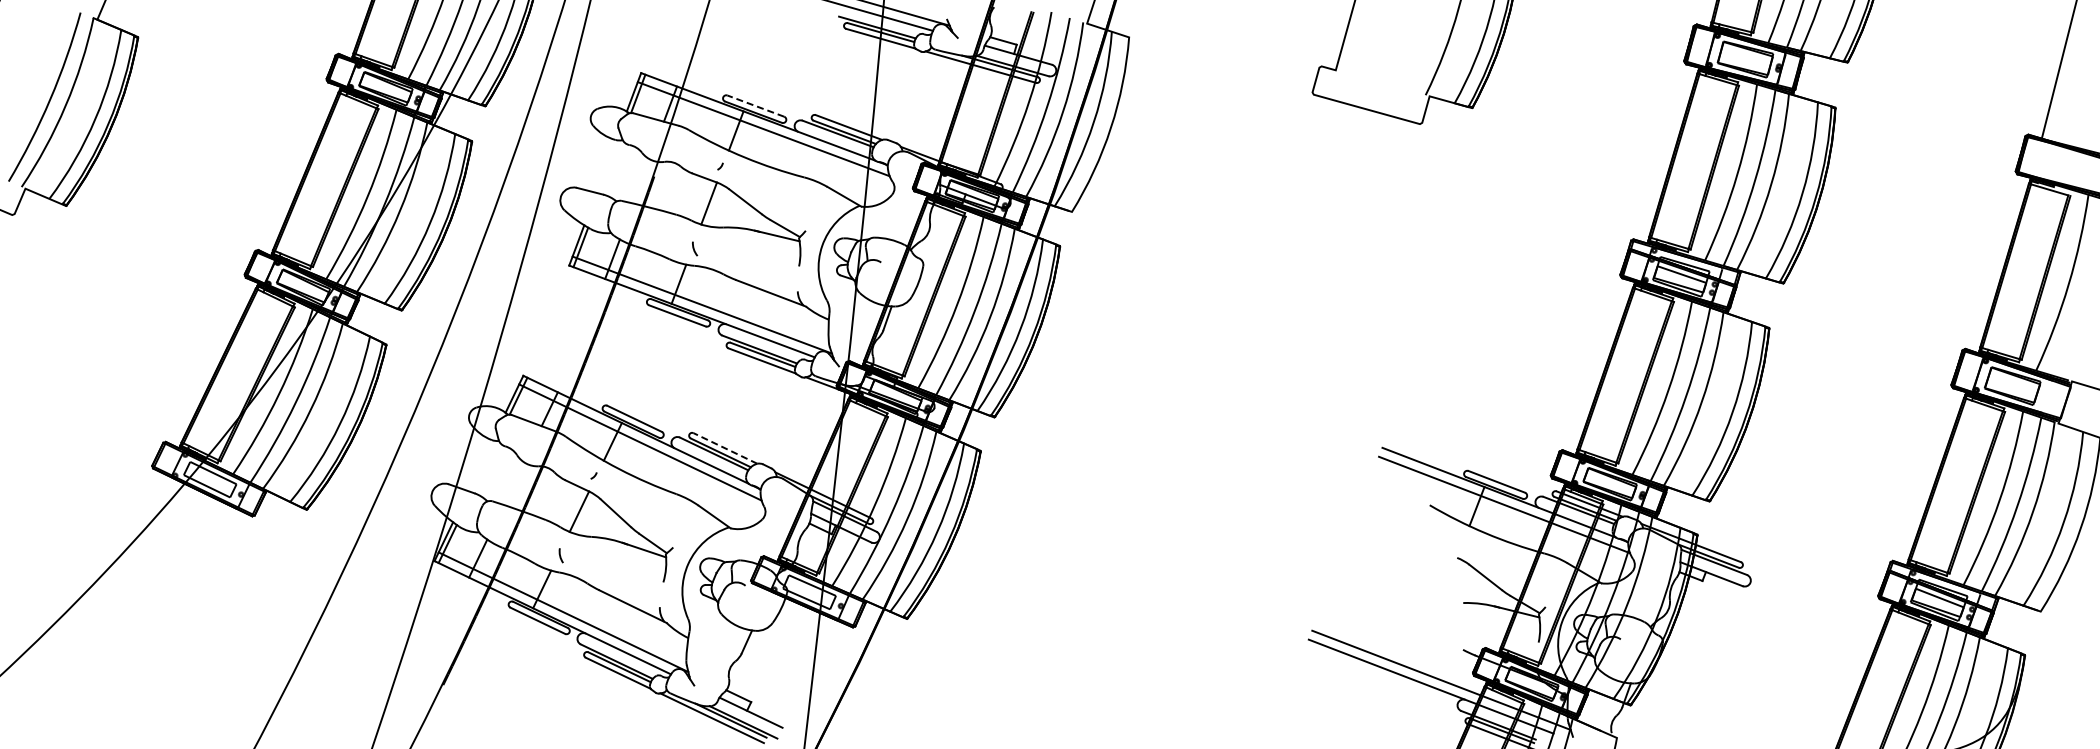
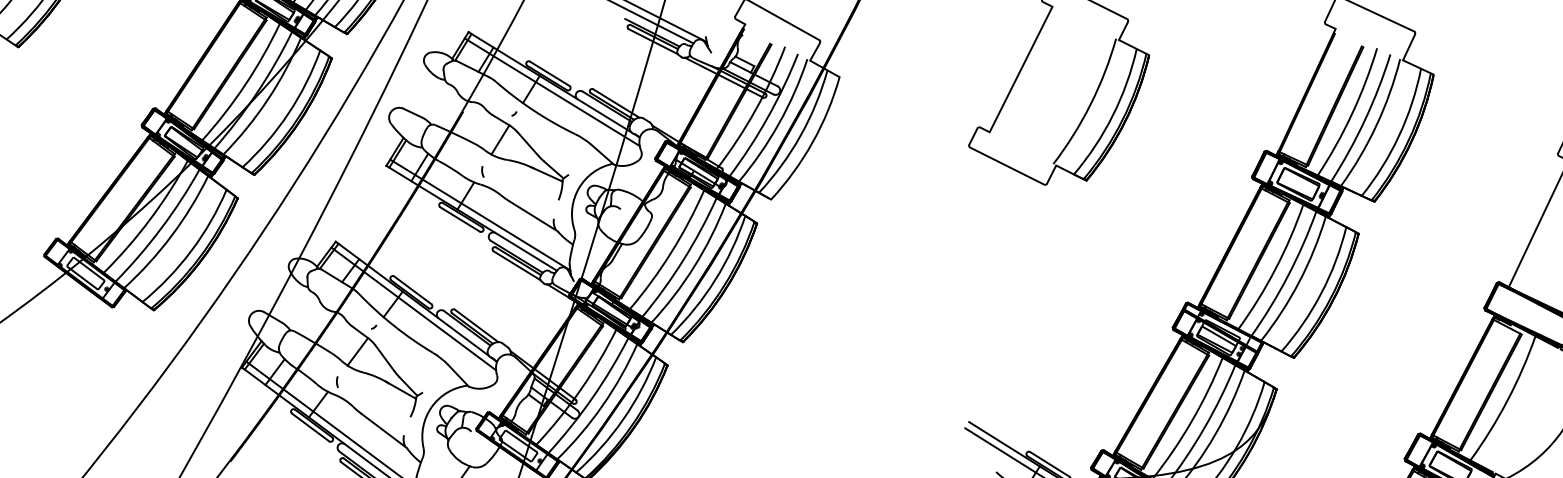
line: (755, 105) -> (549, 73), dashed -> solid
line: (724, 448) -> (475, 325), dashed -> solid

